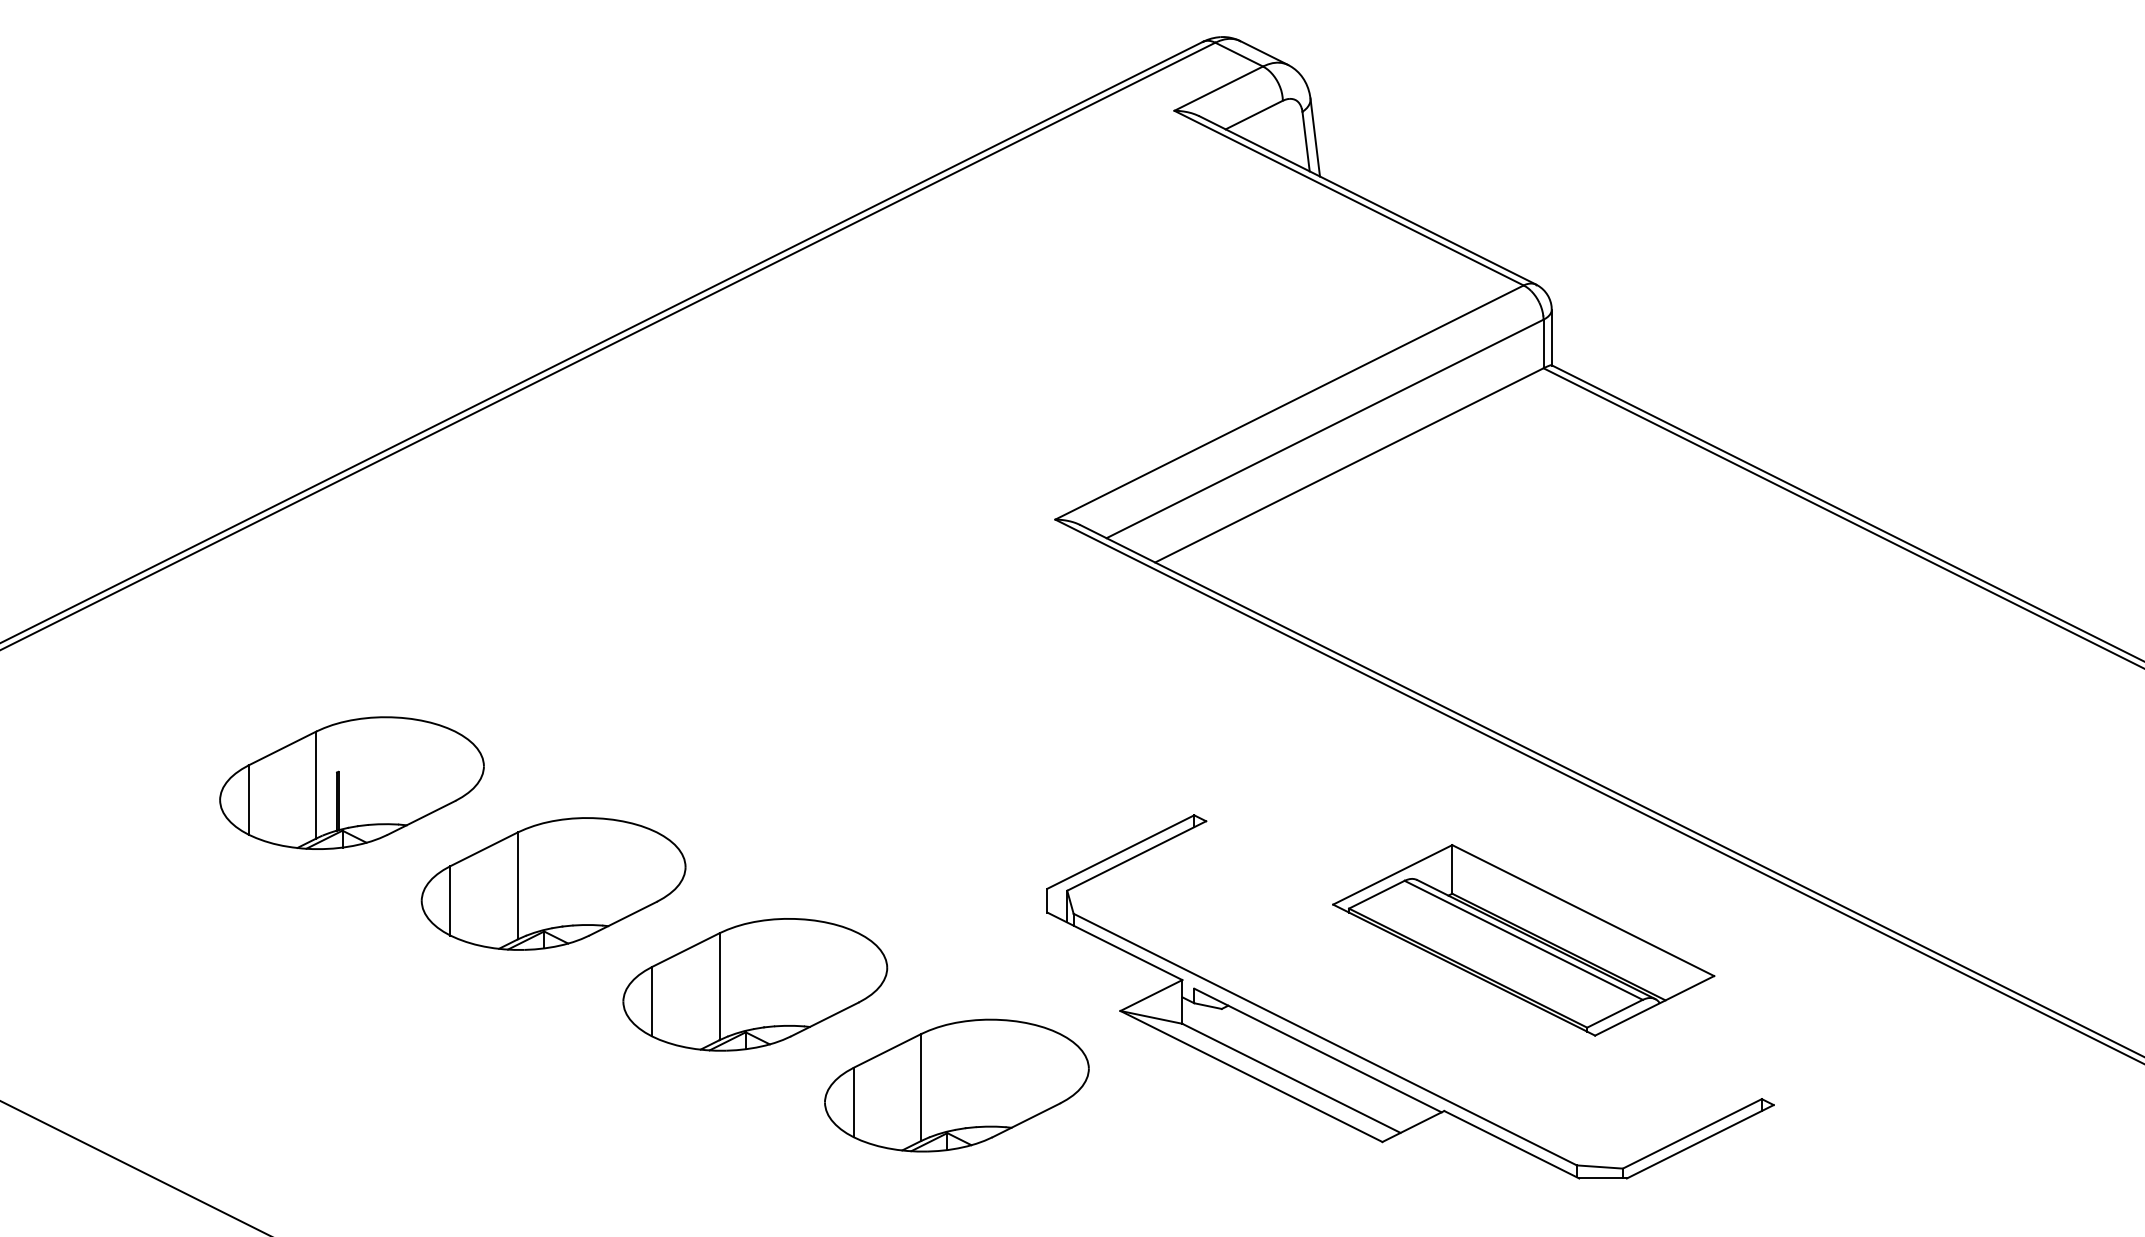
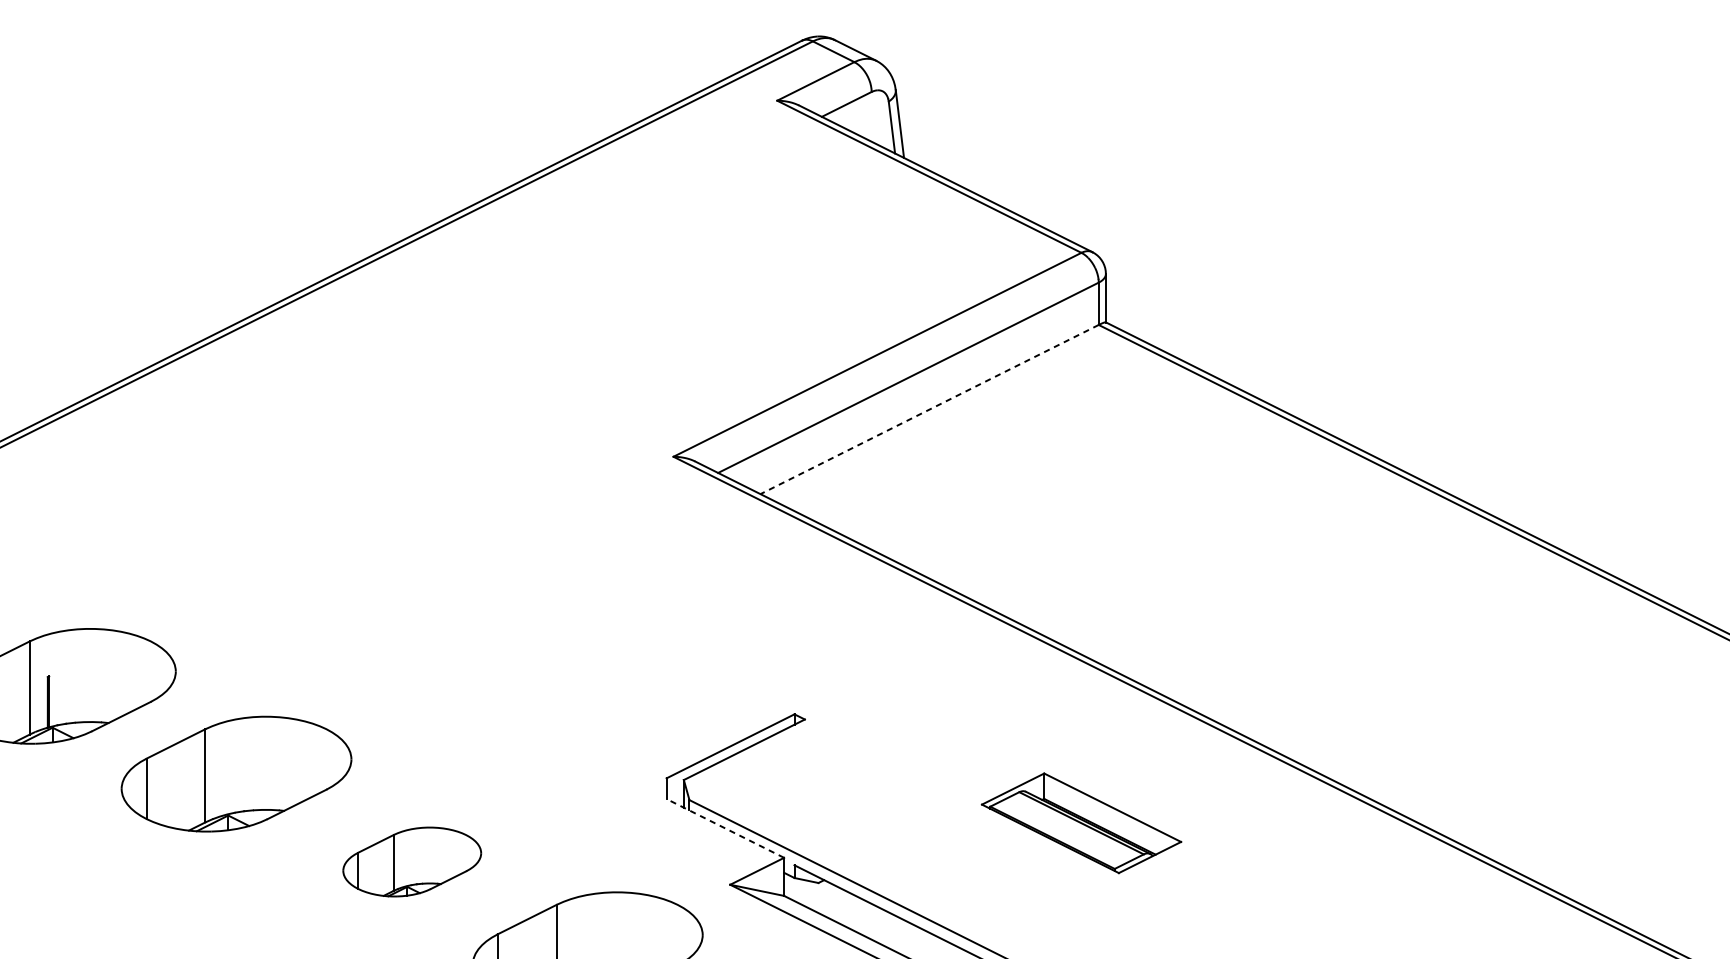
line: (1348, 465) -> (928, 409), solid -> dashed
part: (1523, 940) -> (1081, 823), size x0.6
line: (1114, 946) -> (725, 828), solid -> dashed
part: (755, 984) -> (412, 861), size x0.6

